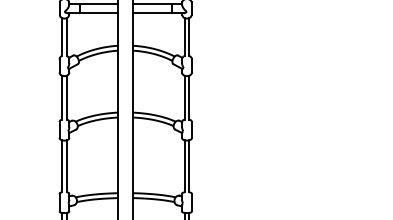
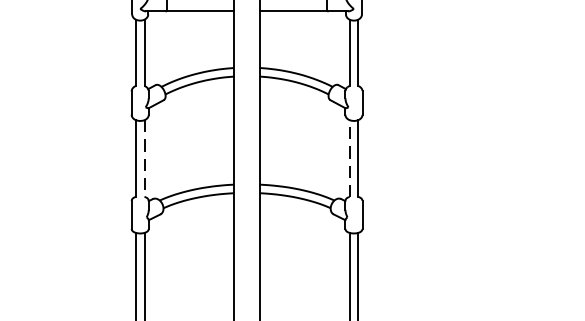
line: (66, 97) -> (143, 158), solid -> dashed
line: (184, 97) -> (349, 158), solid -> dashed

